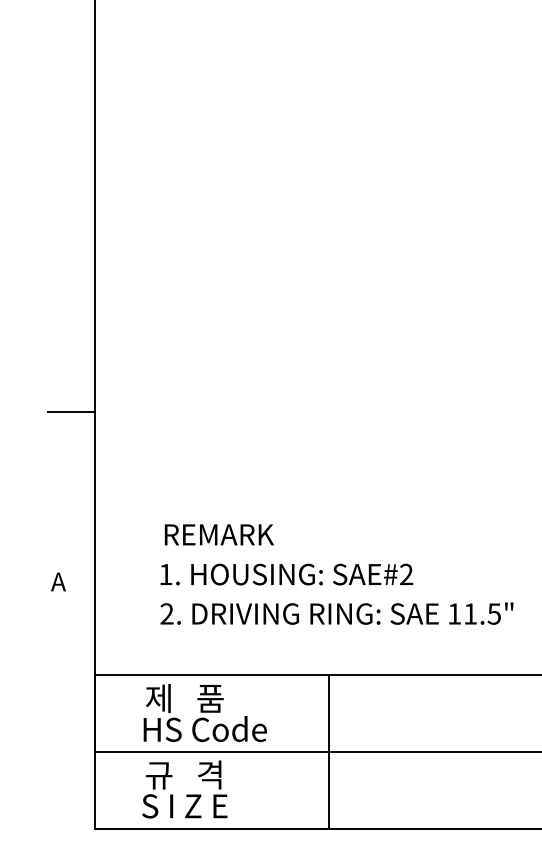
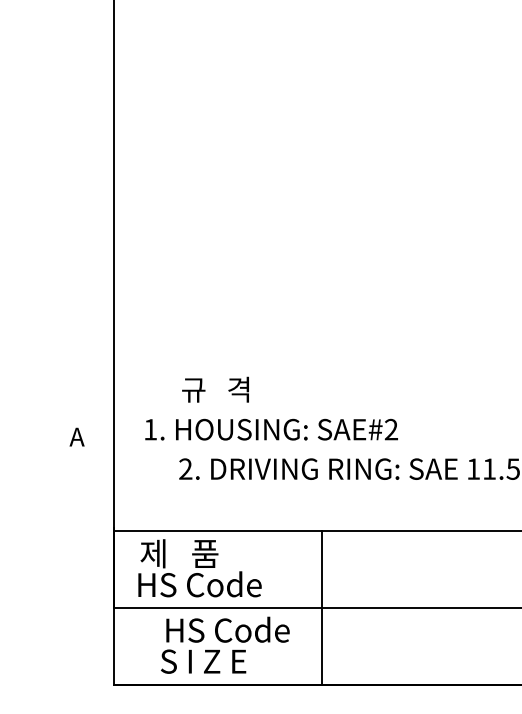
line: (71, 412) -> (90, 267), removed
text: (218, 534) -> (237, 389), REMARK -> 규   격
text: (286, 574) -> (271, 429), moved
text: (204, 712) -> (199, 567), moved
line: (329, 752) -> (322, 607), moved
text: (208, 774) -> (227, 629), 규   격 -> HS Code

